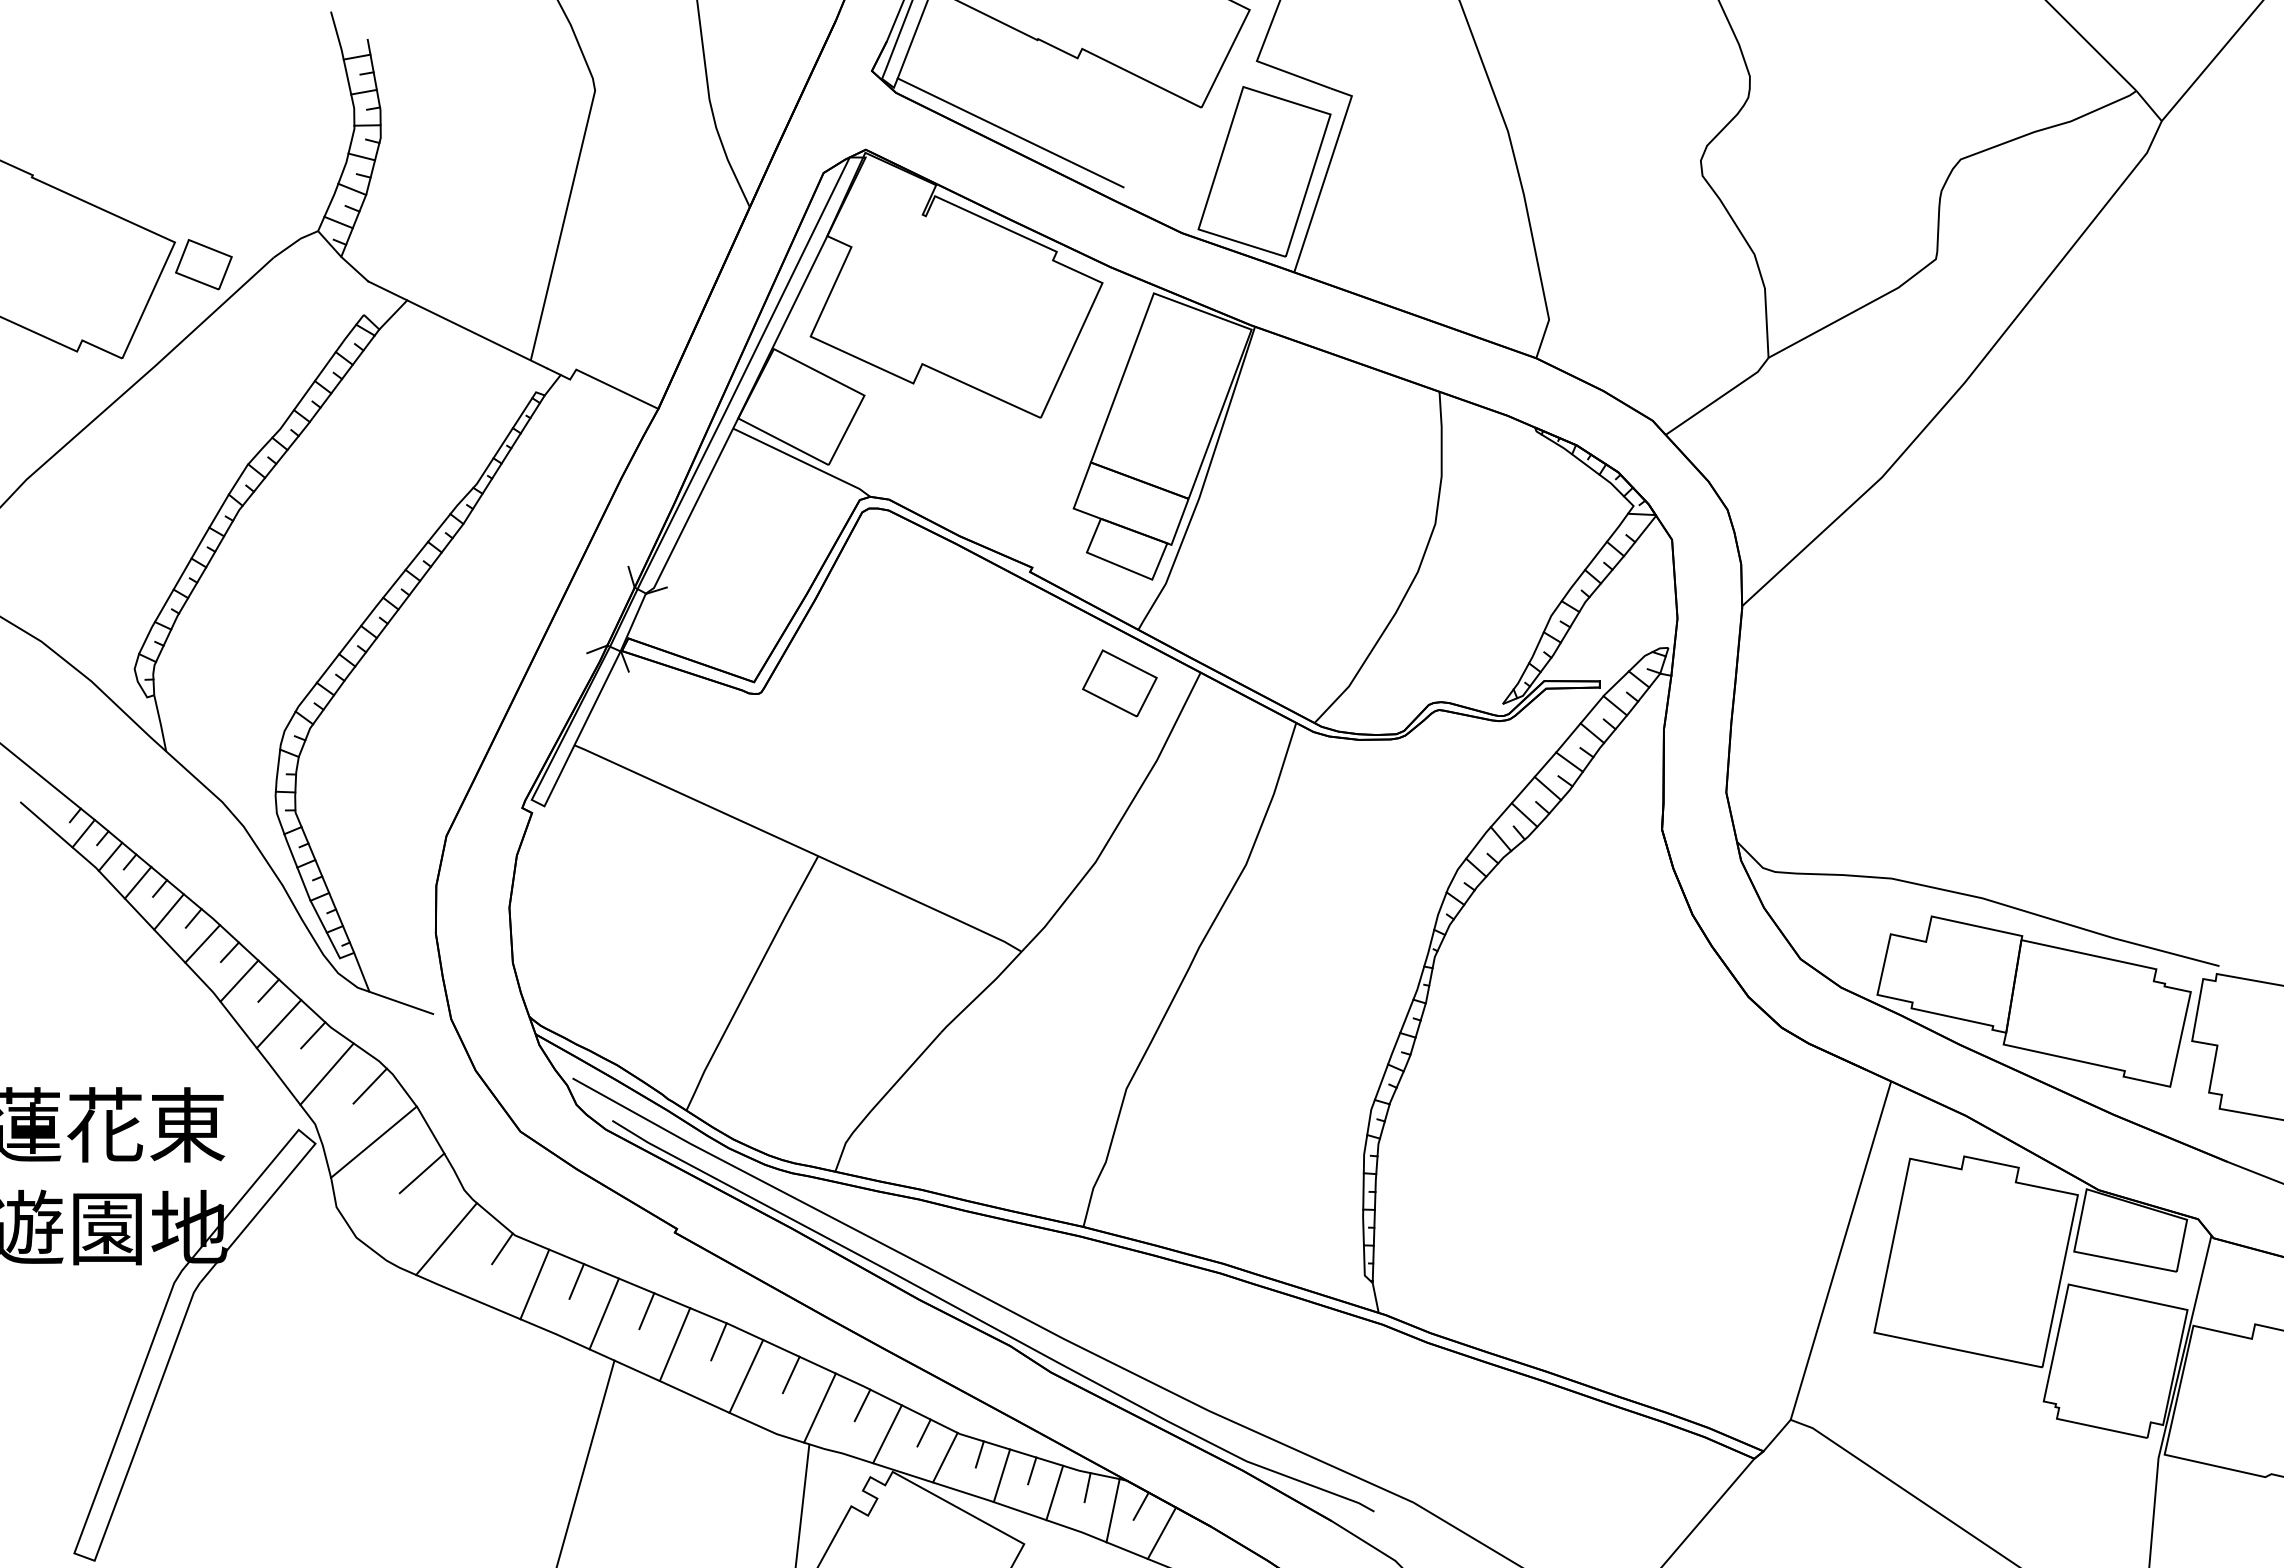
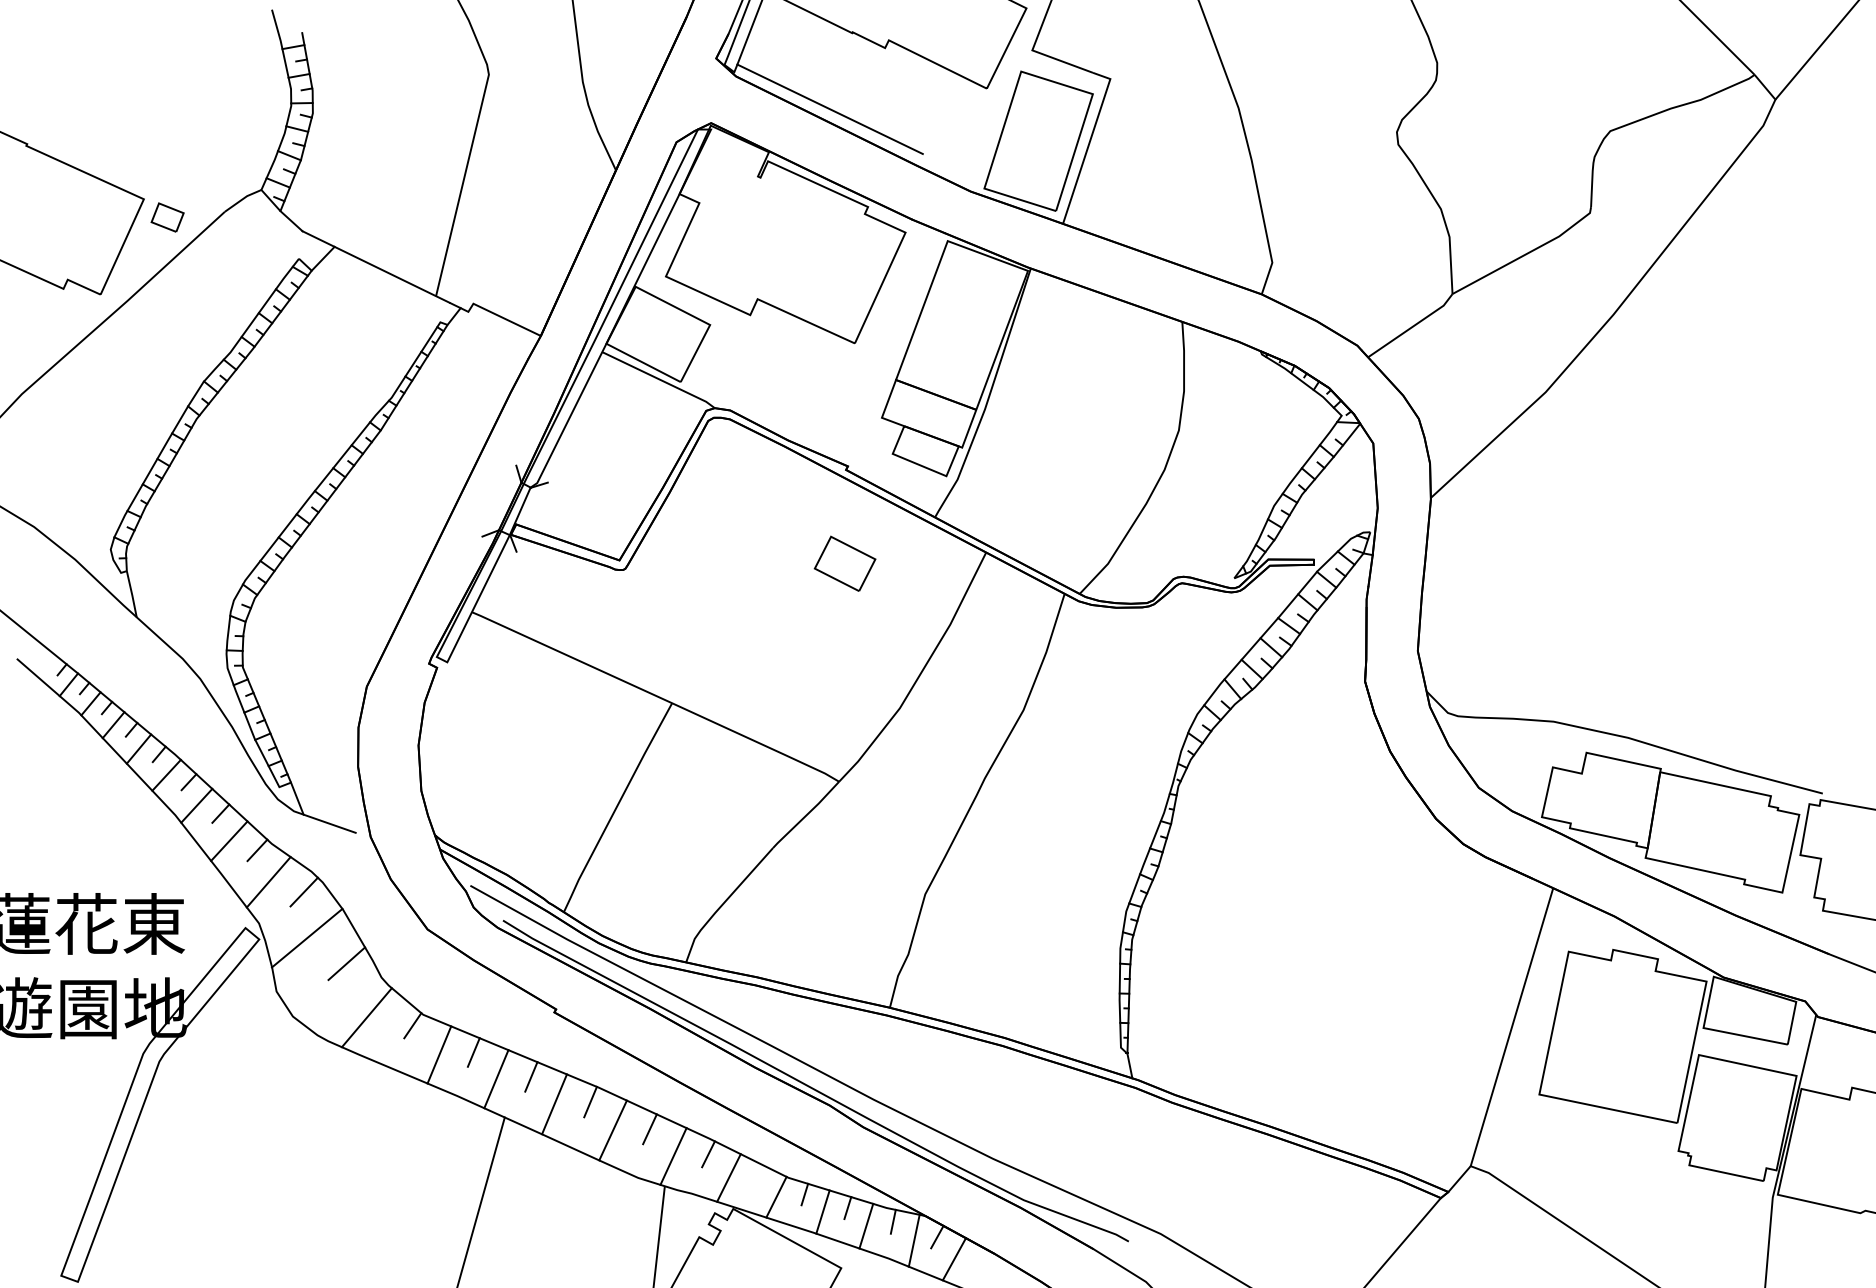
part: (203, 264) -> (167, 217), size x0.7
part: (1119, 683) -> (844, 563), moved
line: (923, 1432) -> (758, 1176), removed

